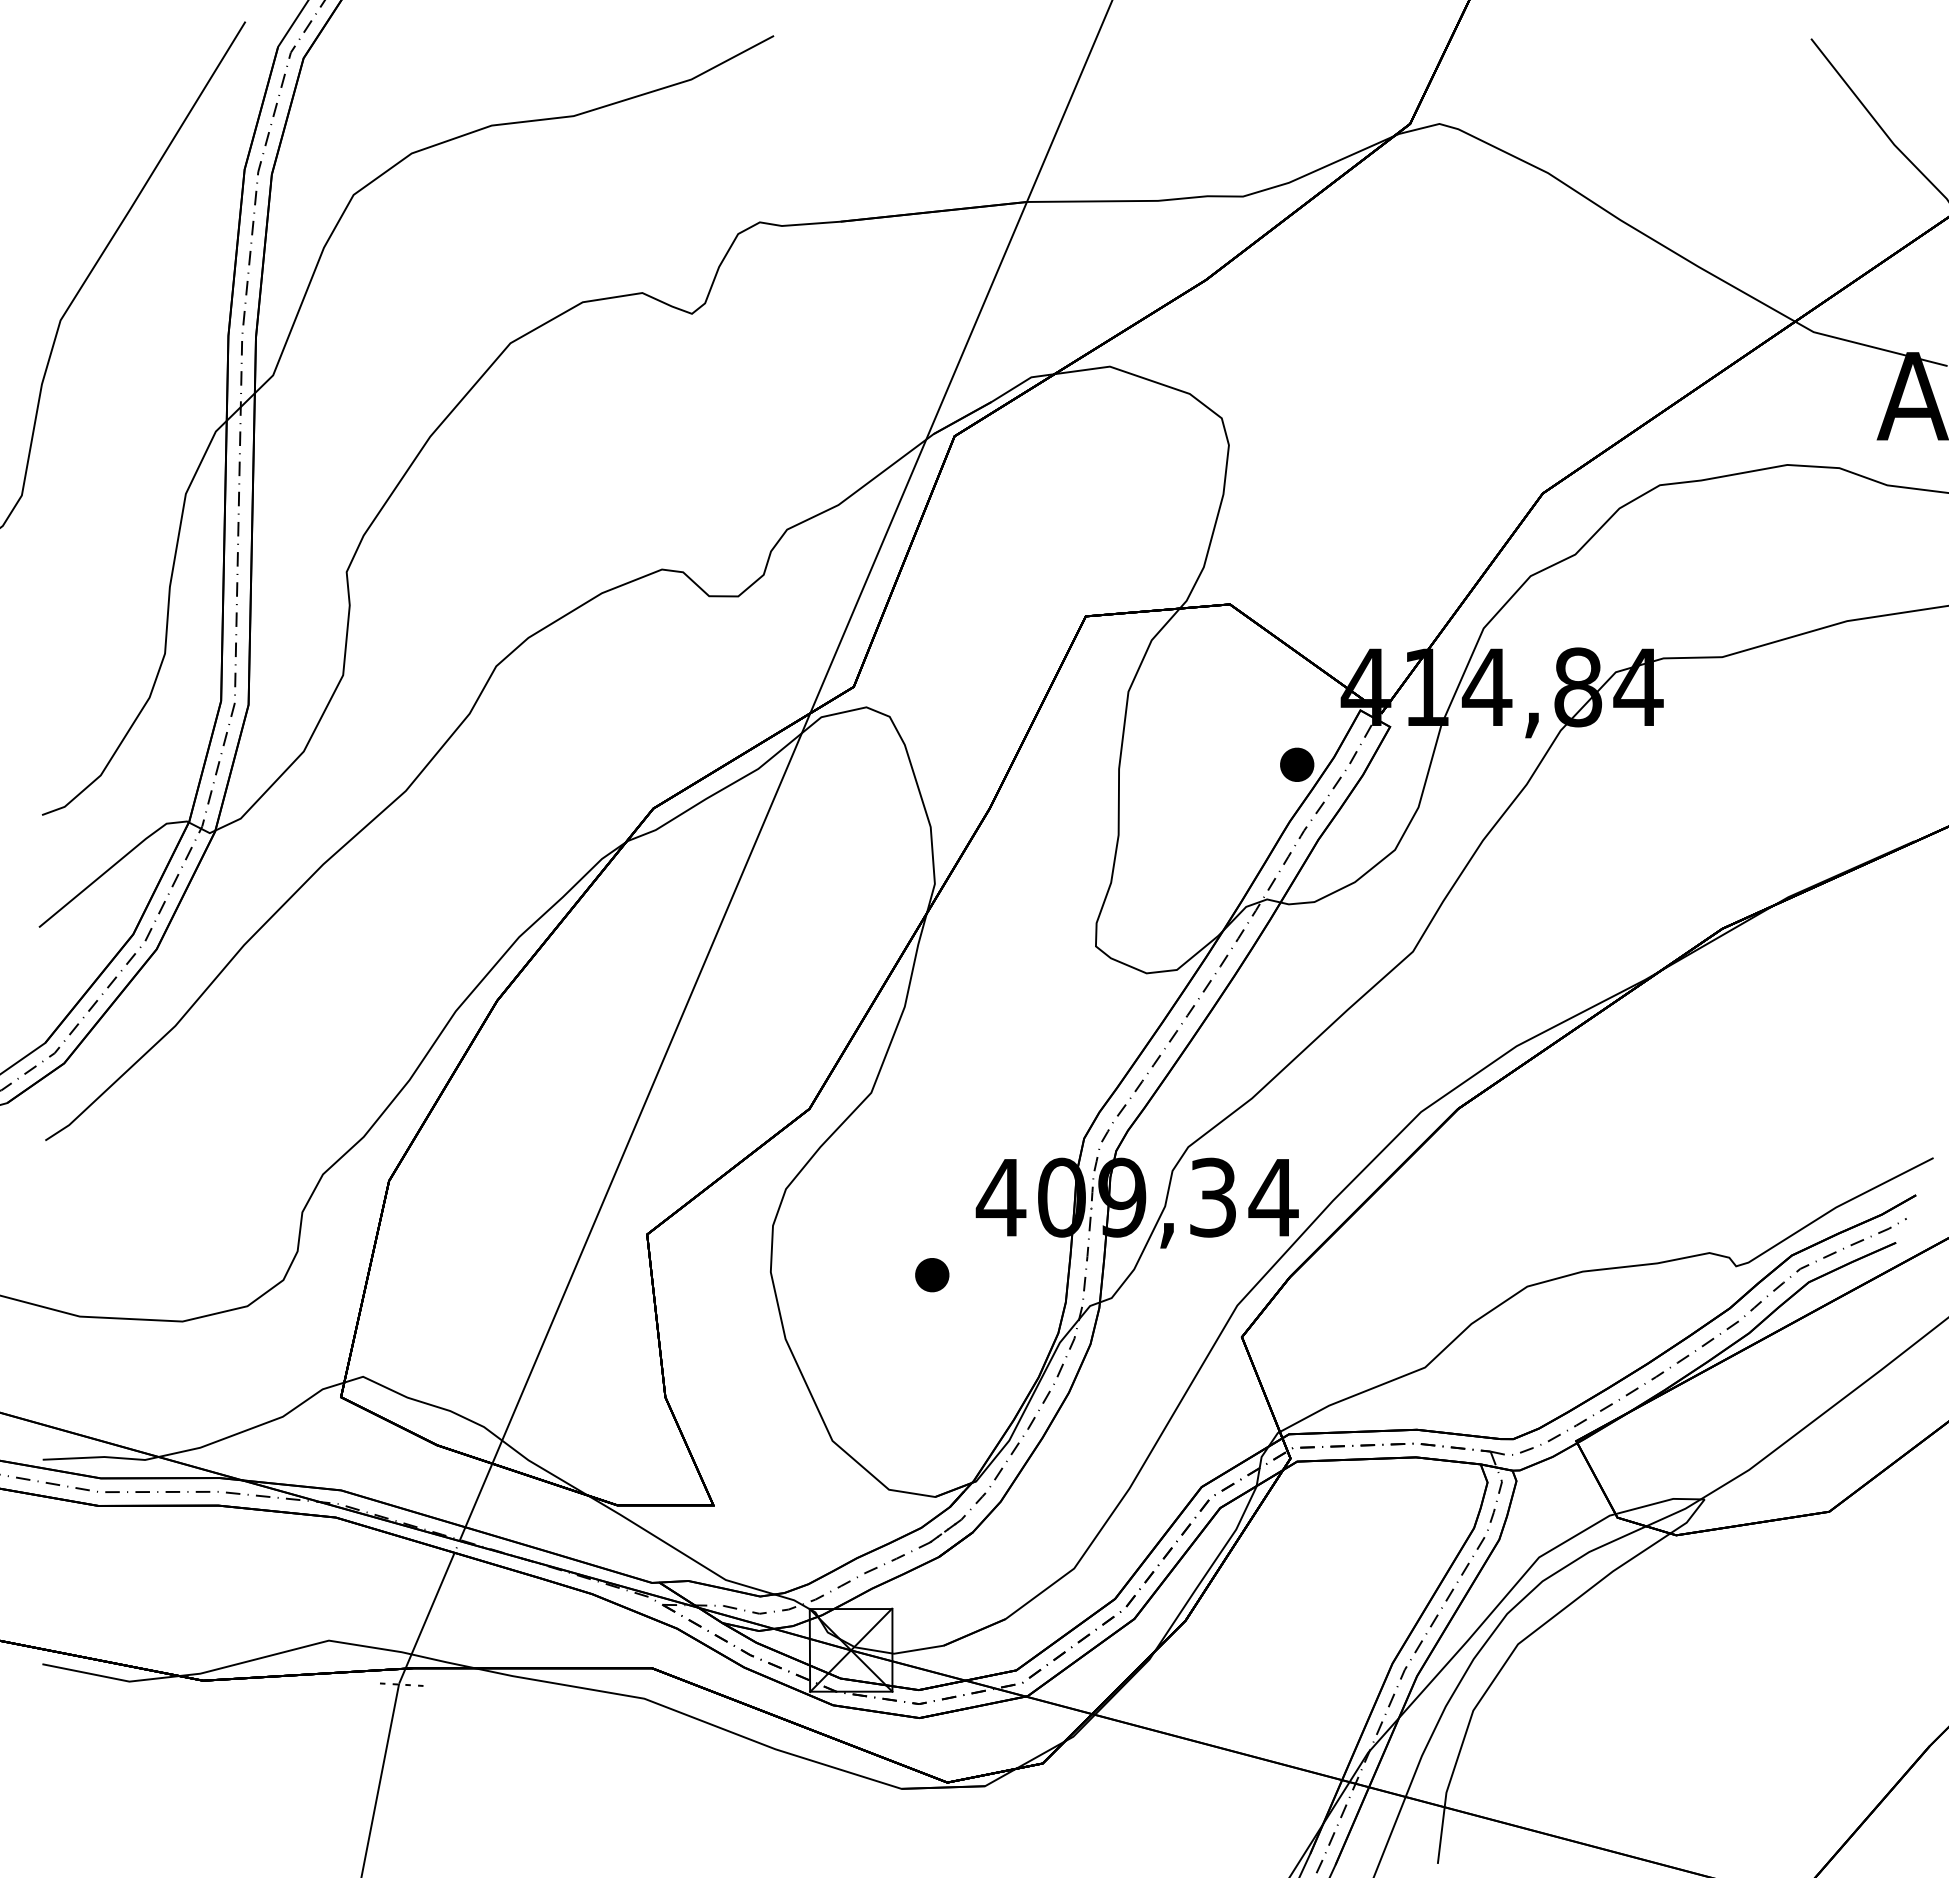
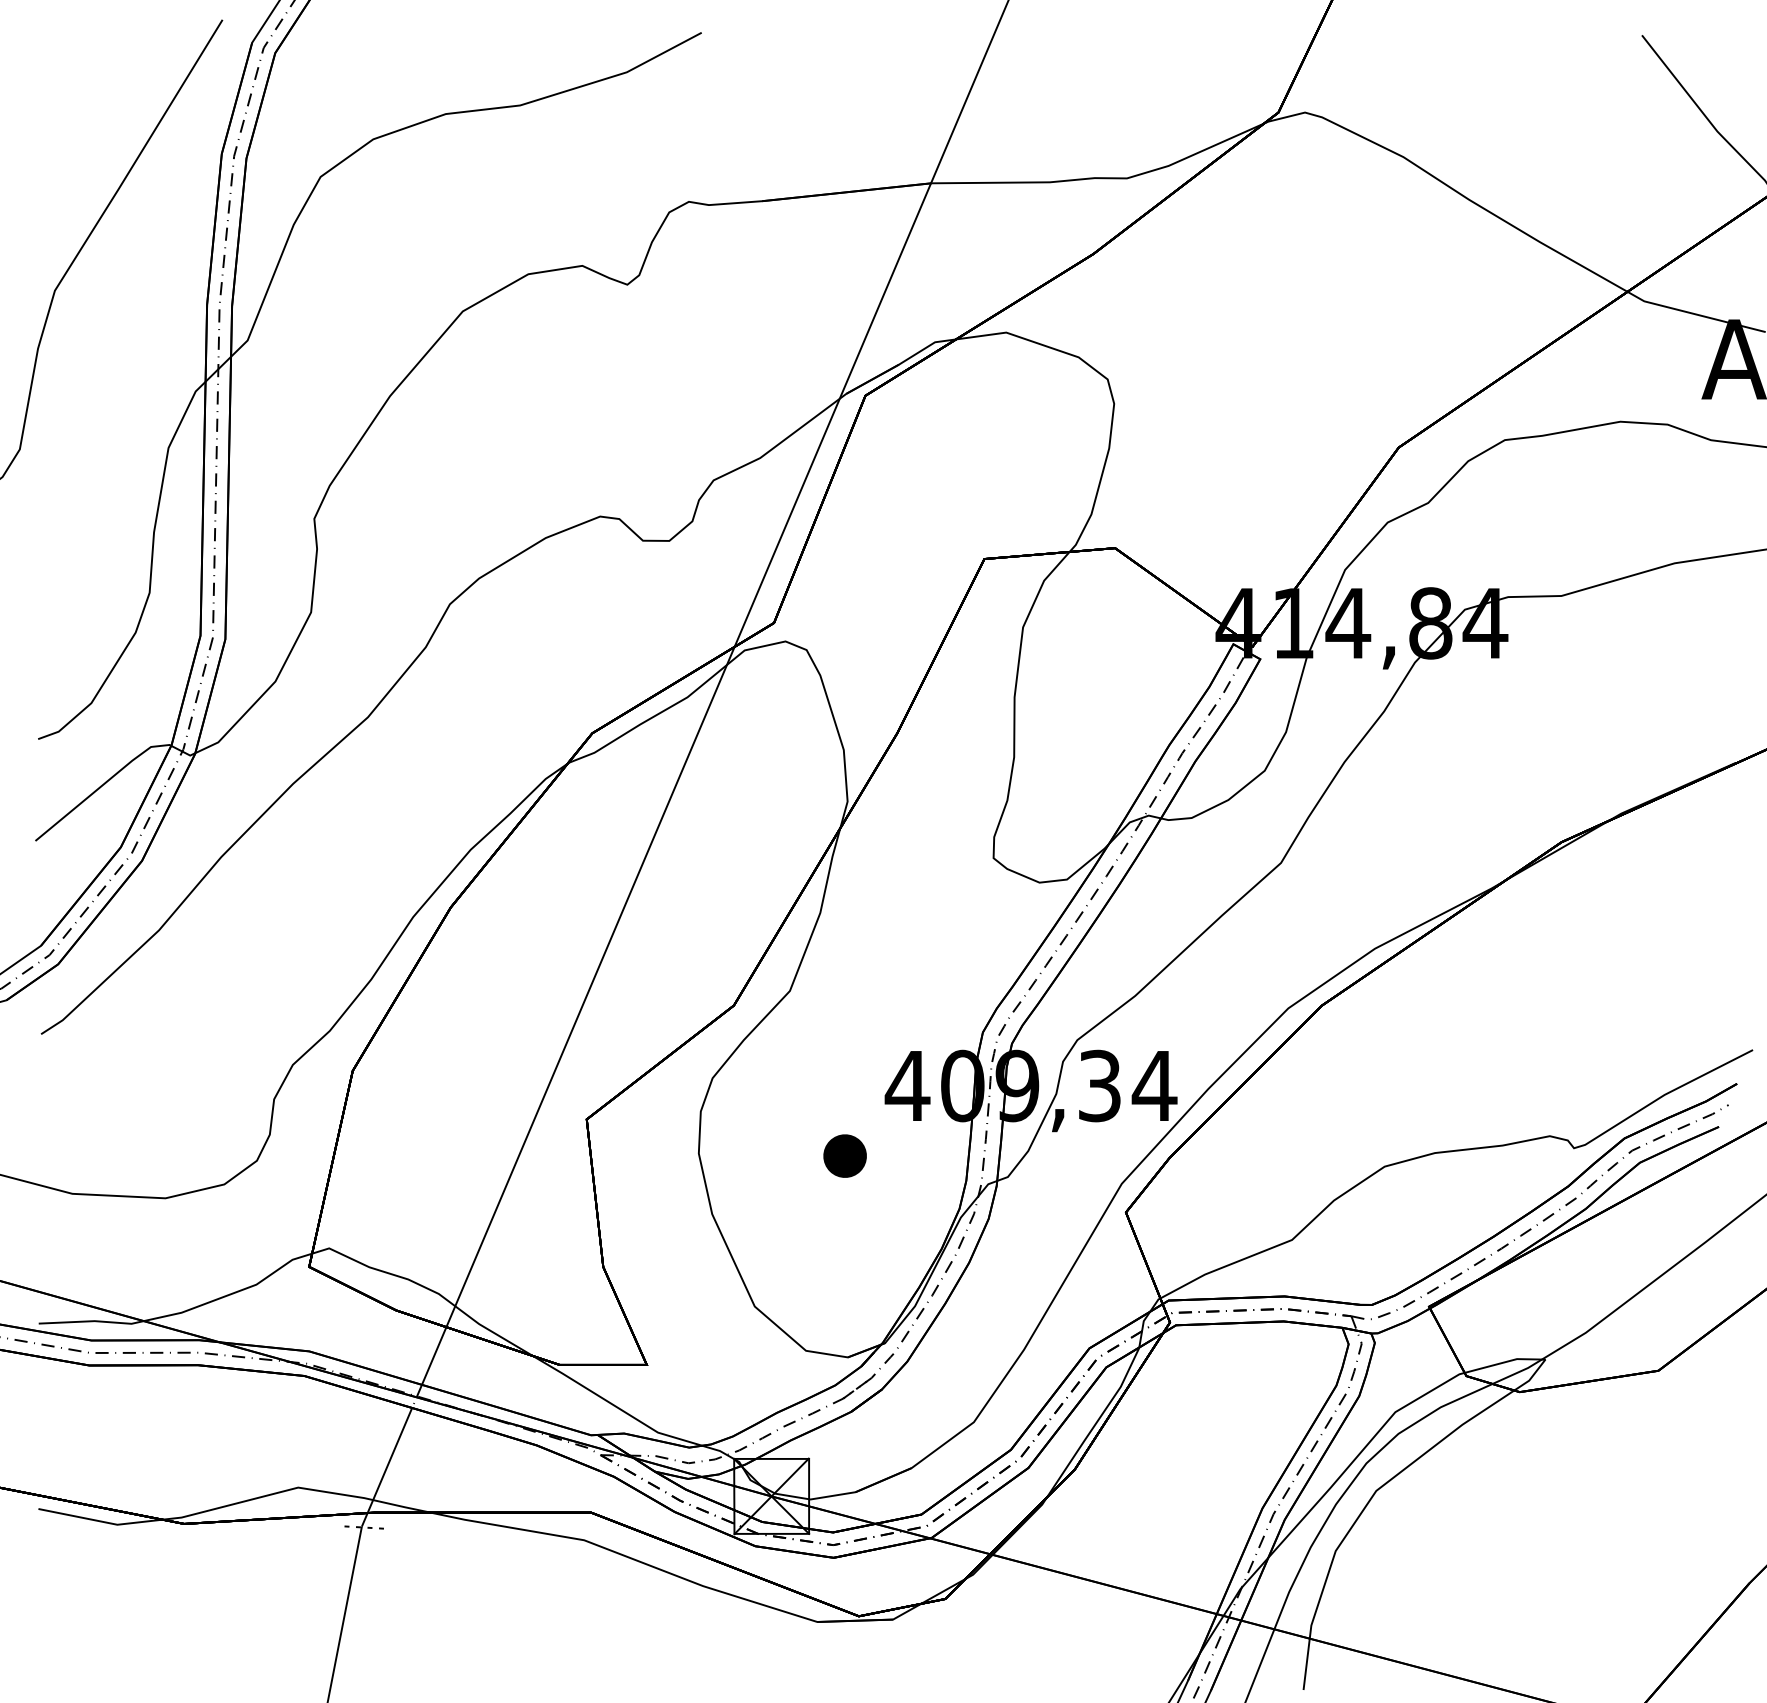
part: (1297, 764) -> (1176, 693), removed
part: (932, 1275) -> (845, 1156), size x1.4

